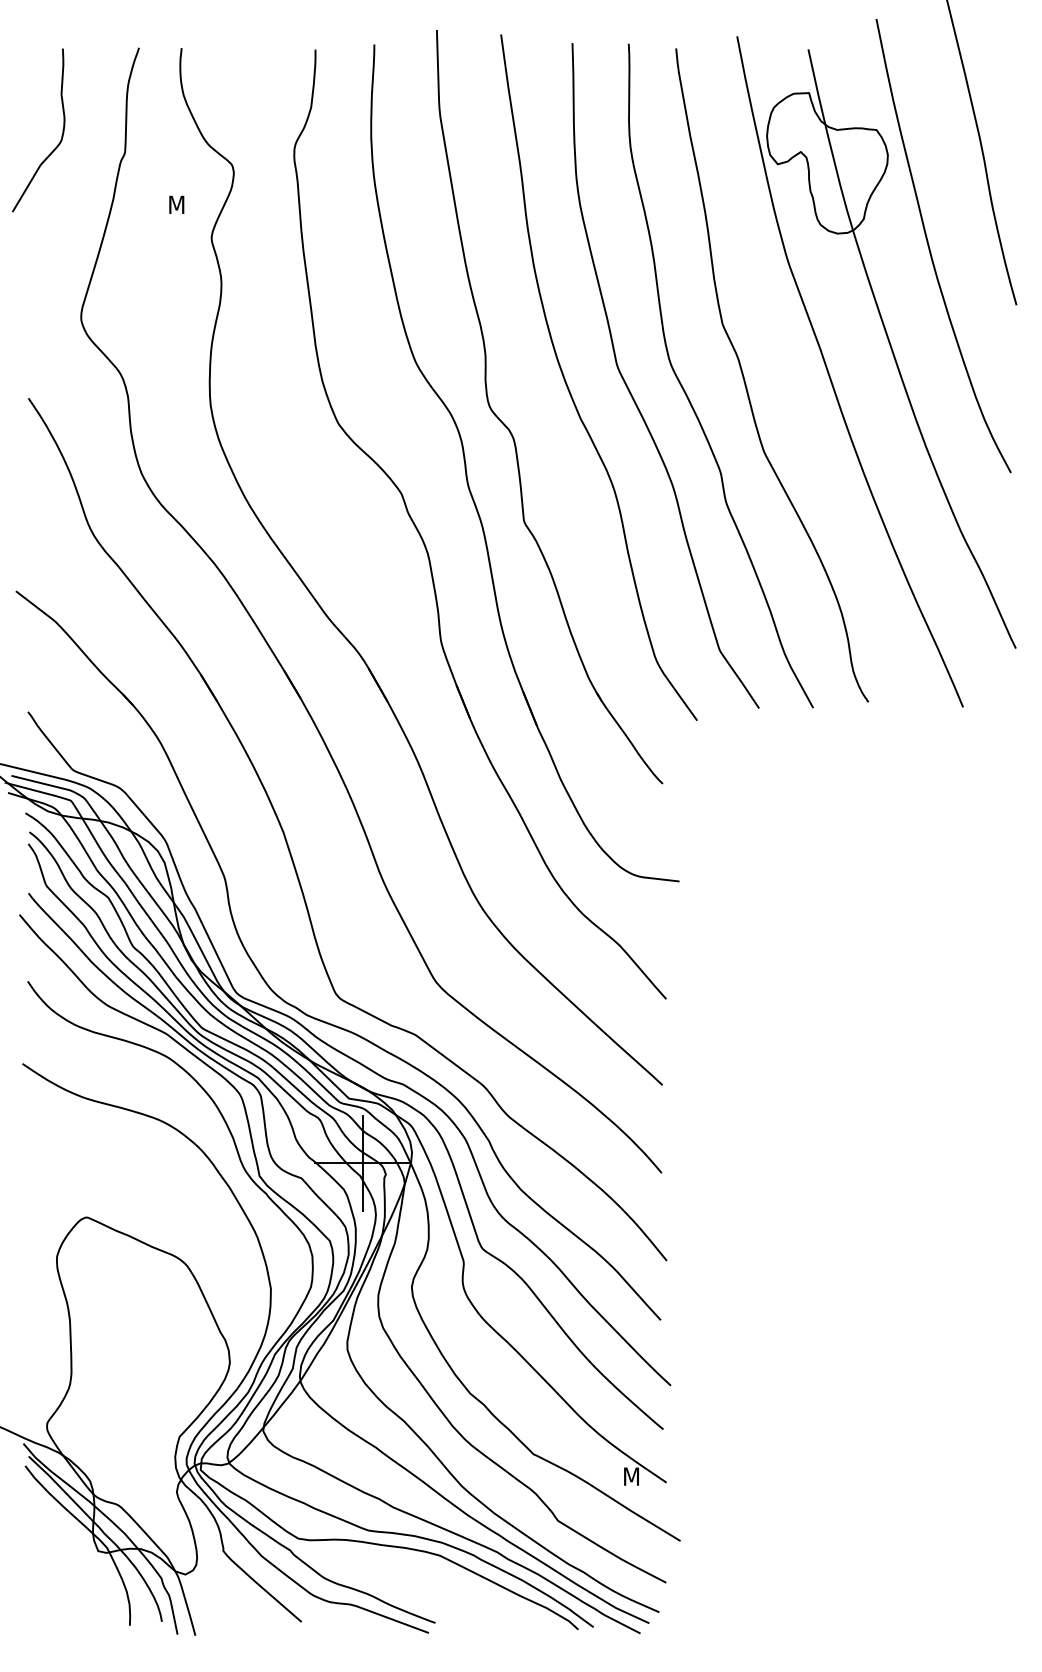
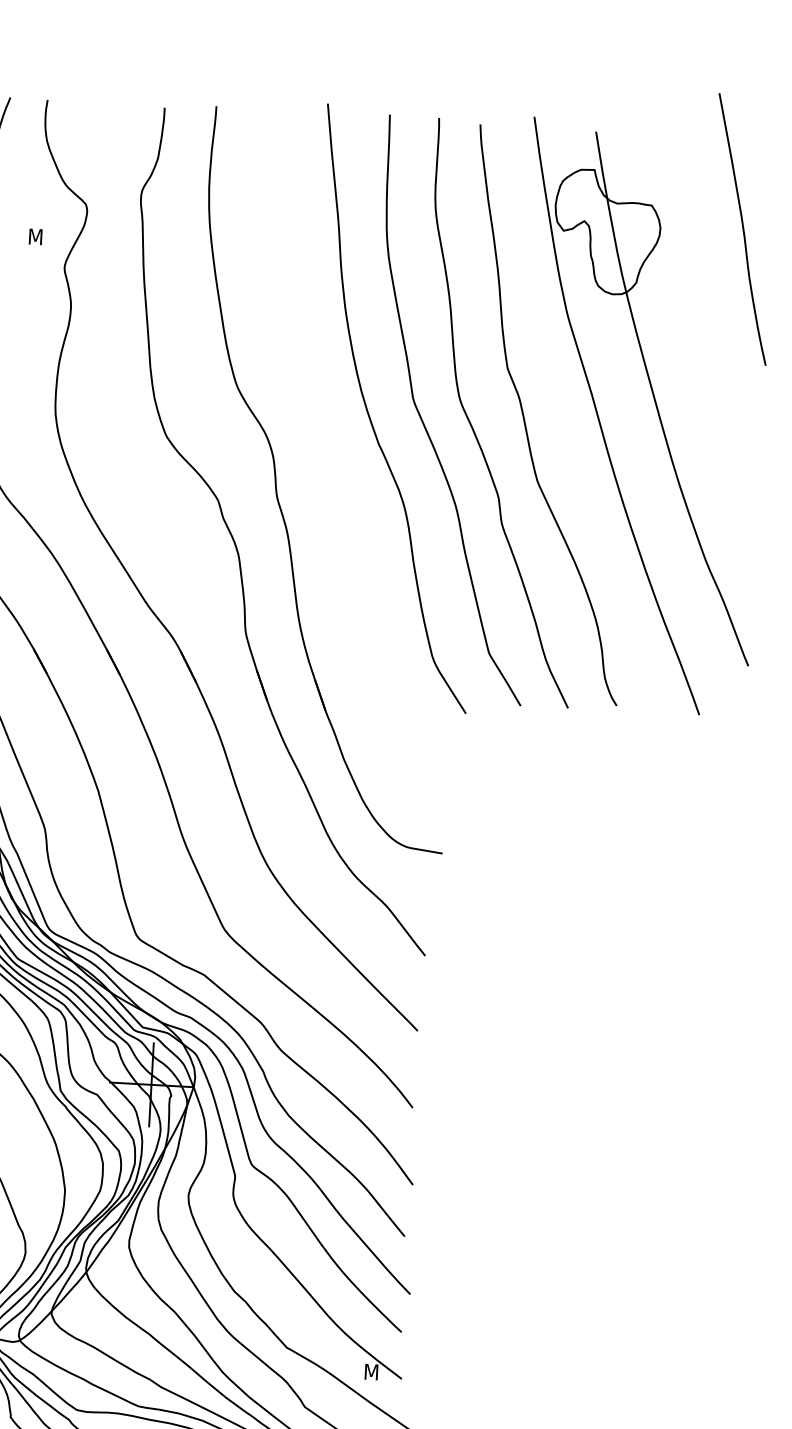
curve: (930, 248) -> (693, 311), removed
part: (509, 428) -> (315, 448), removed

